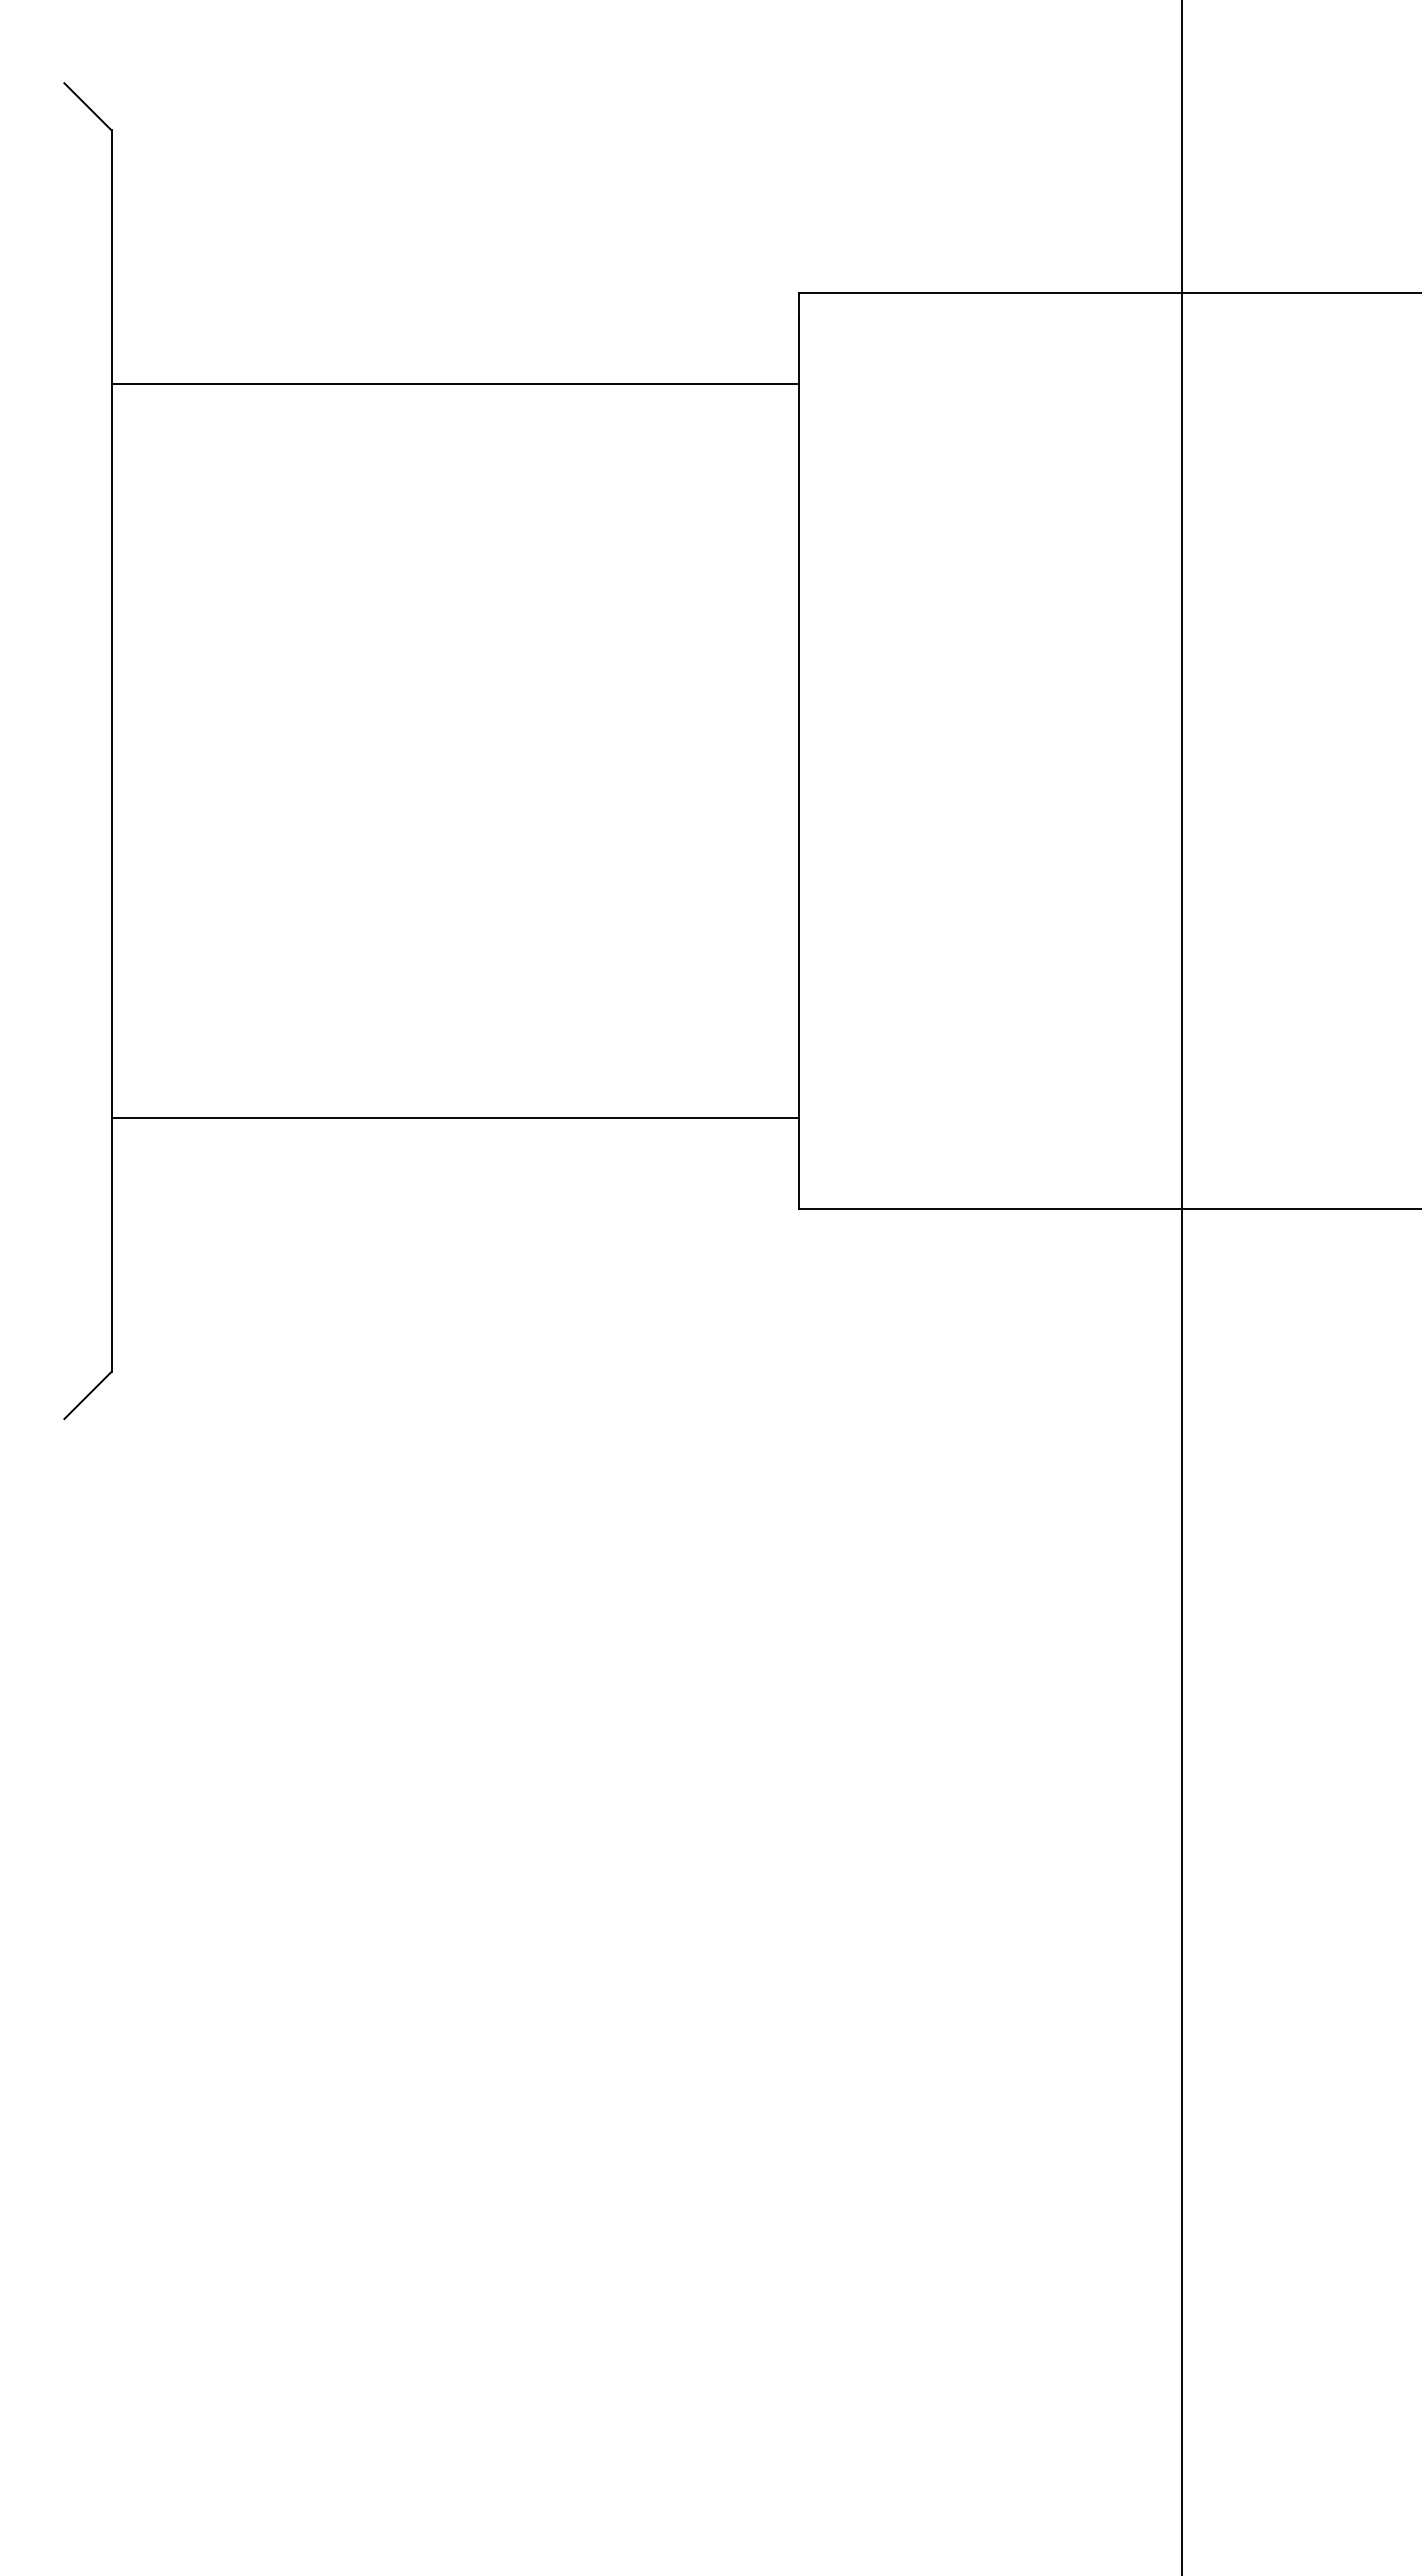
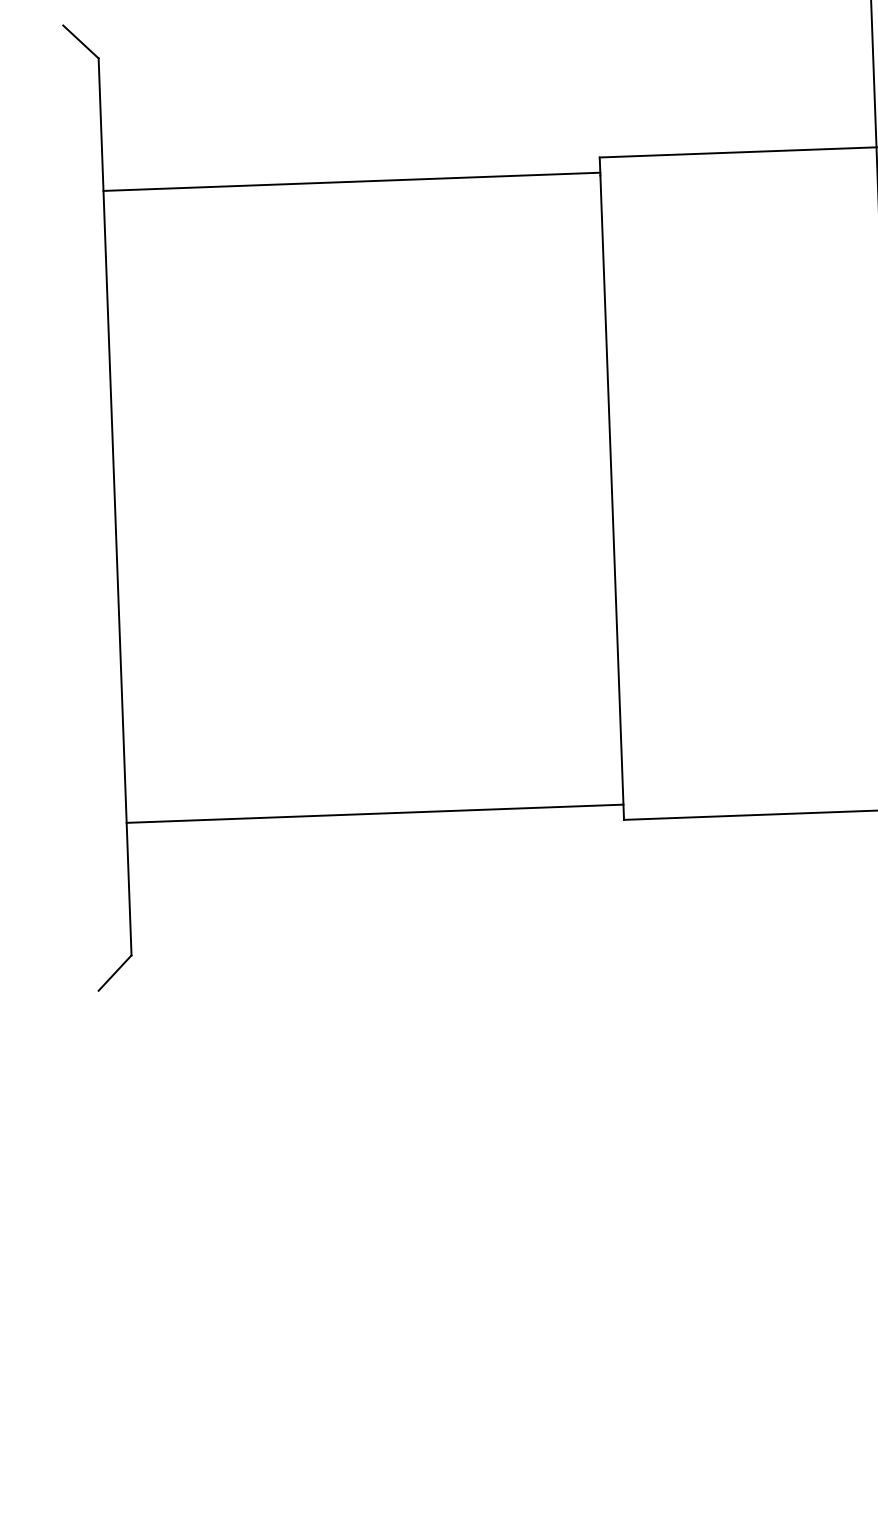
line: (455, 383) -> (351, 181), moved
line: (455, 1118) -> (375, 813), moved

